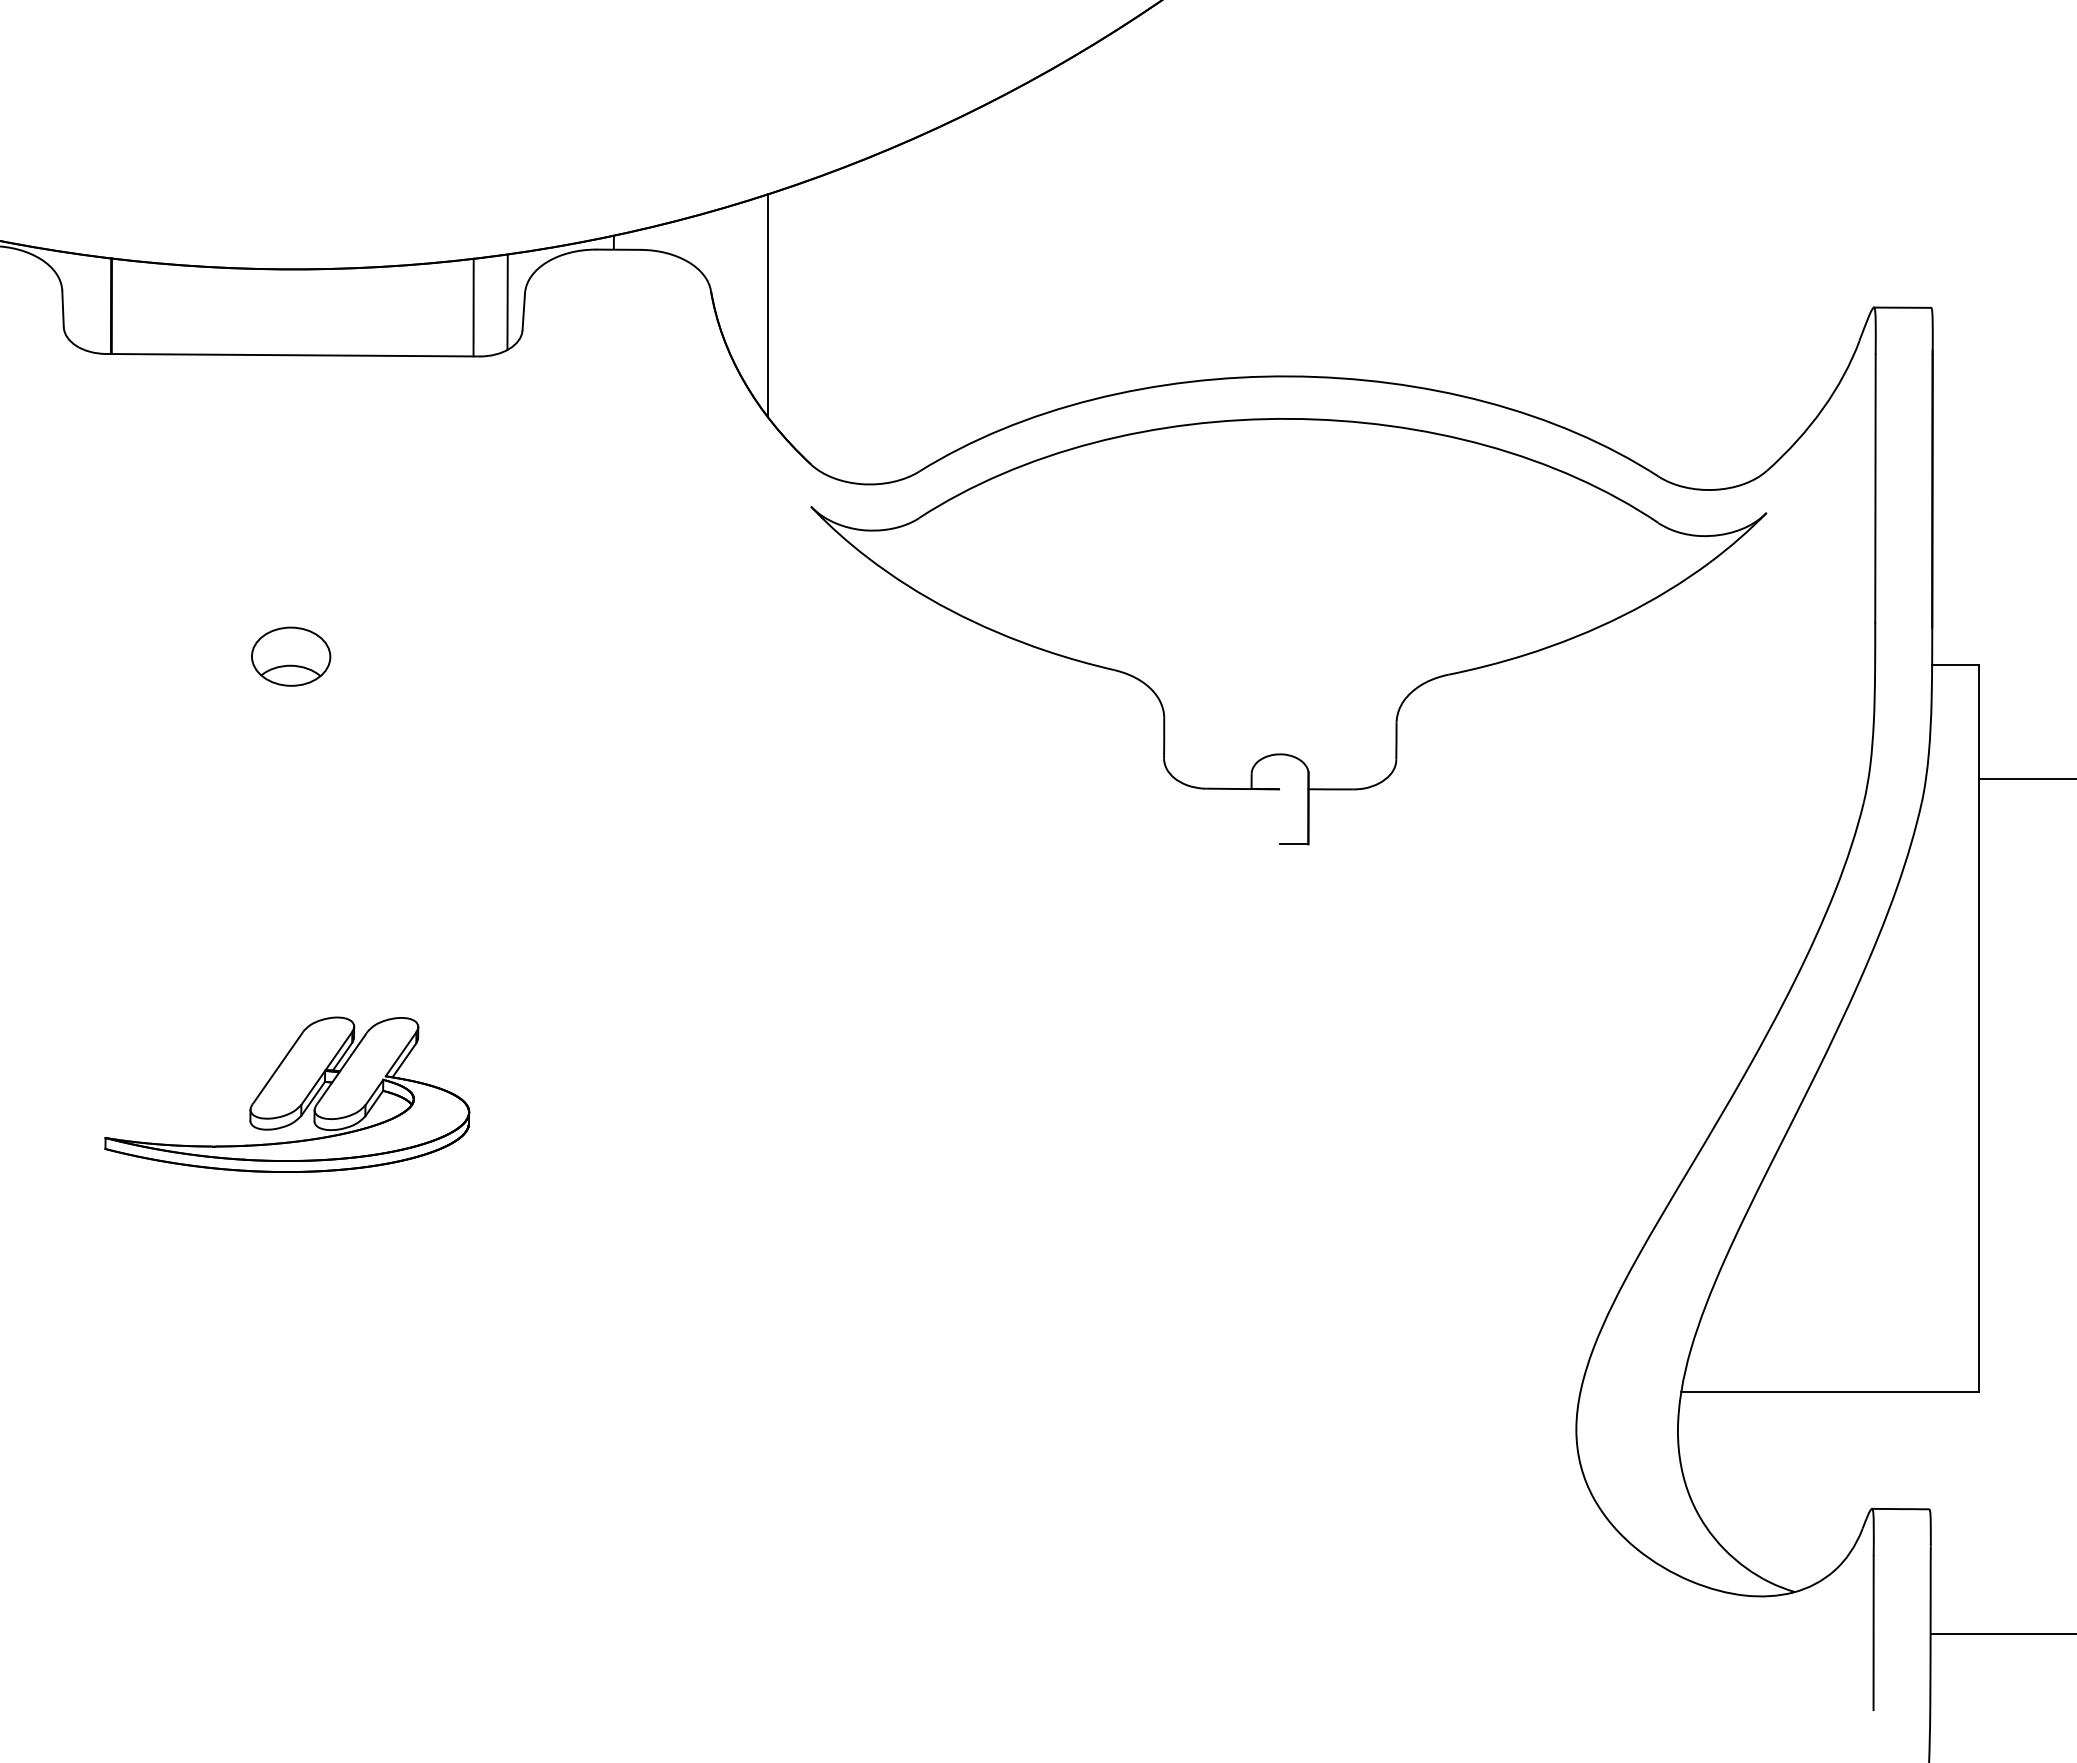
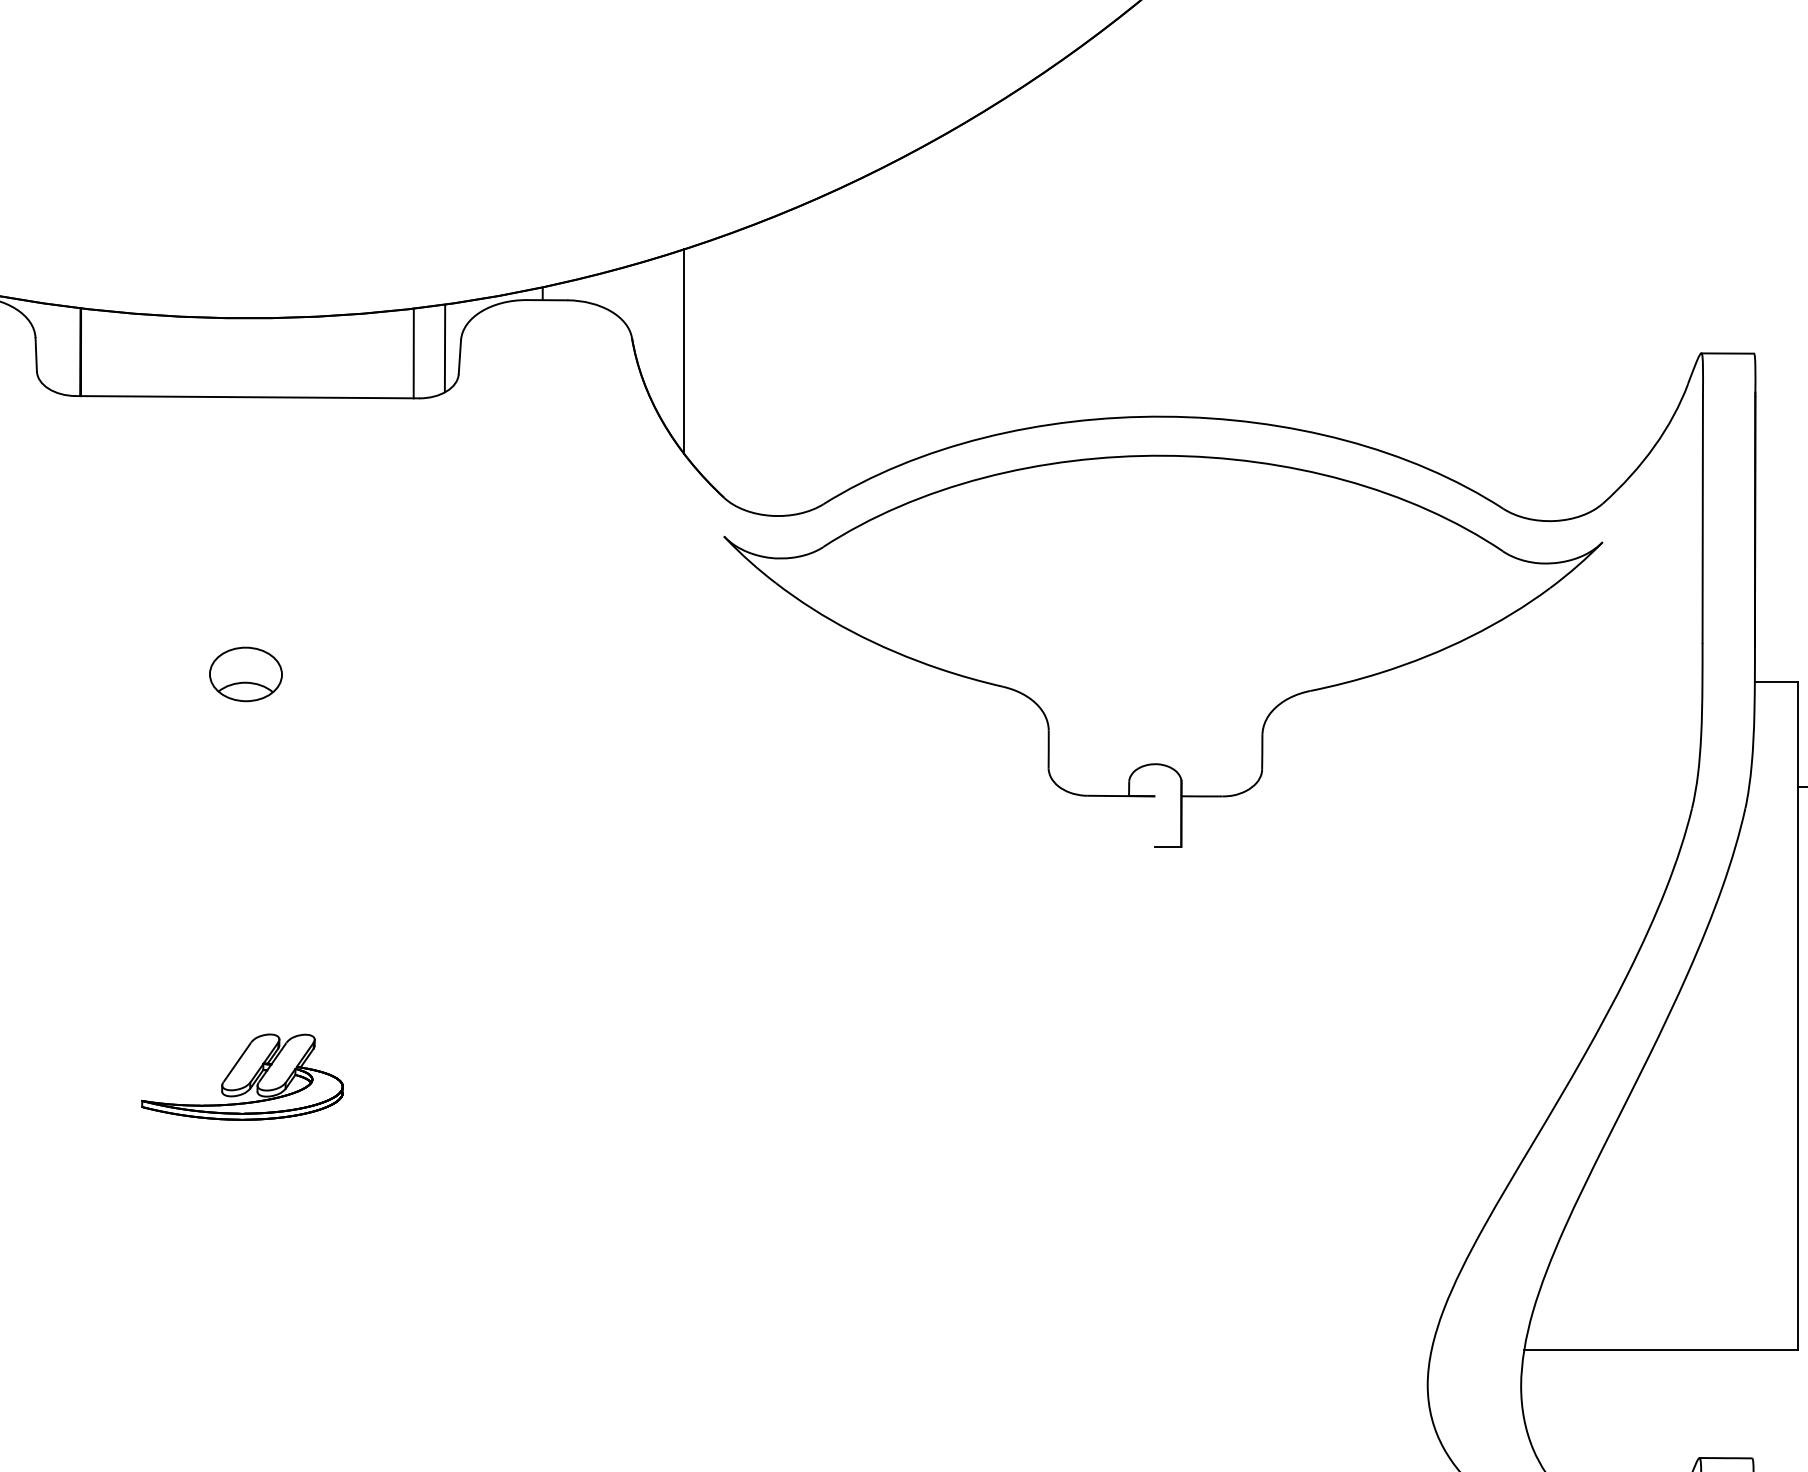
part: (287, 1094) -> (242, 1076), size x0.6

